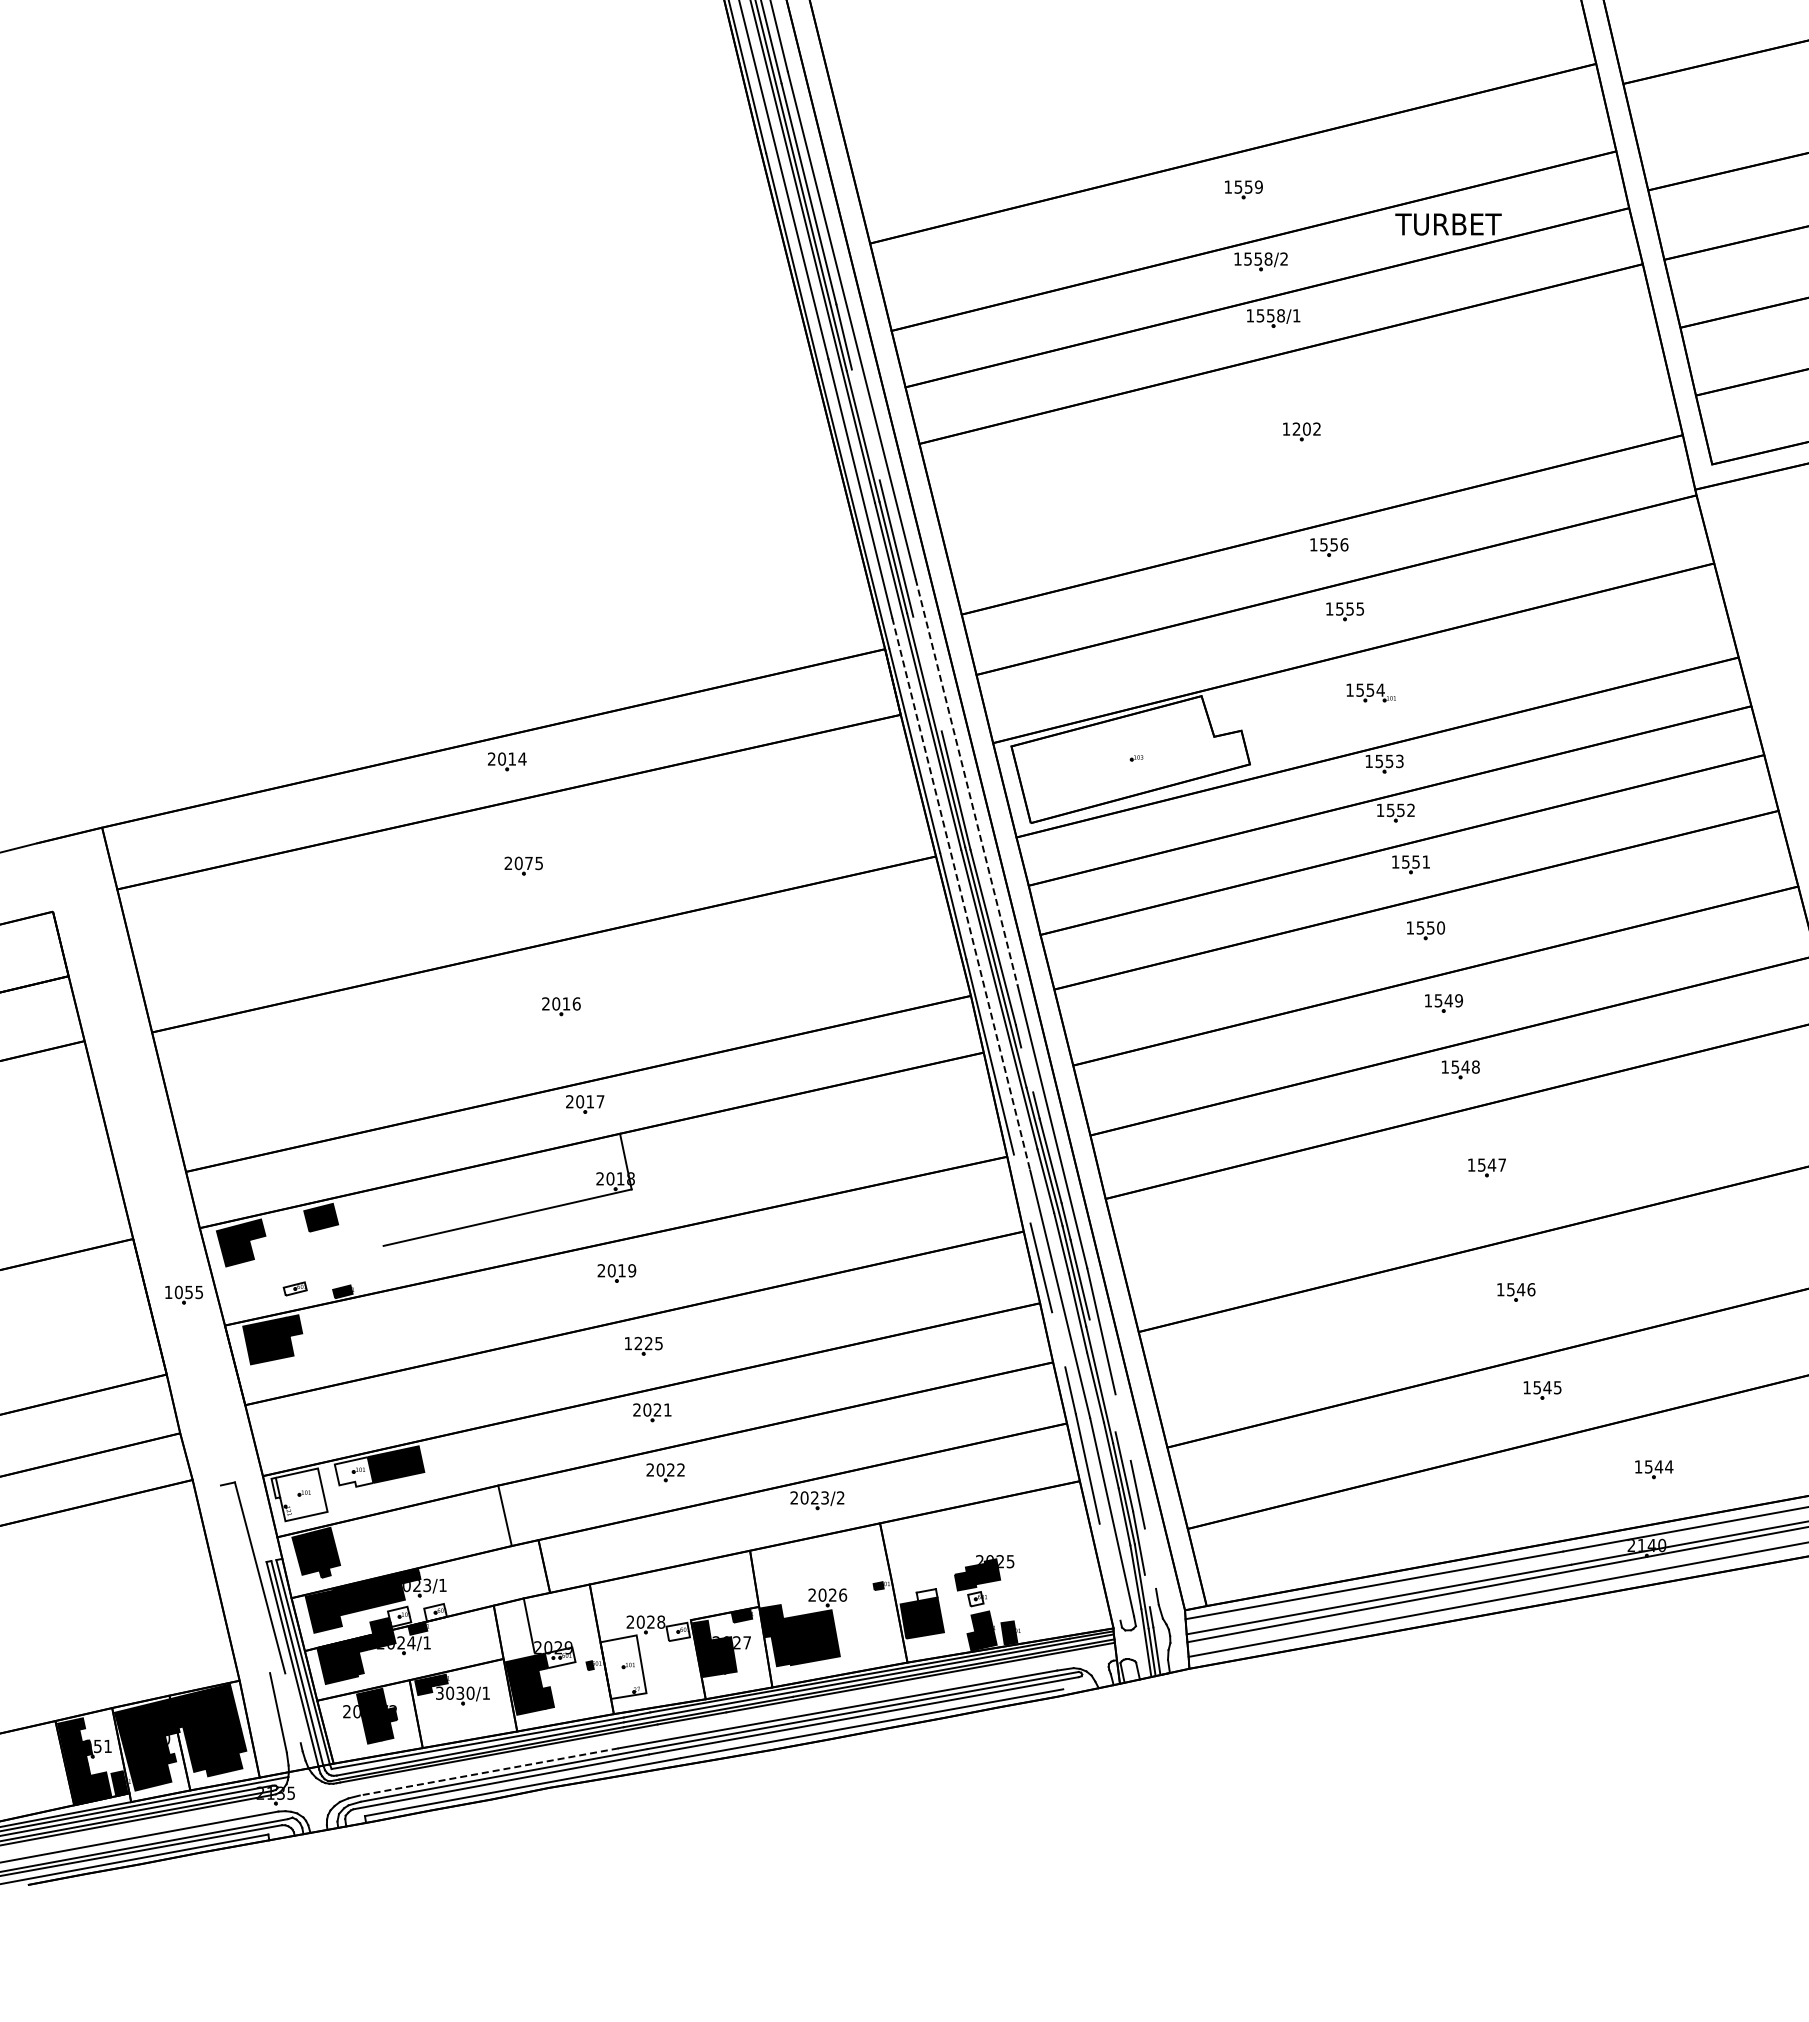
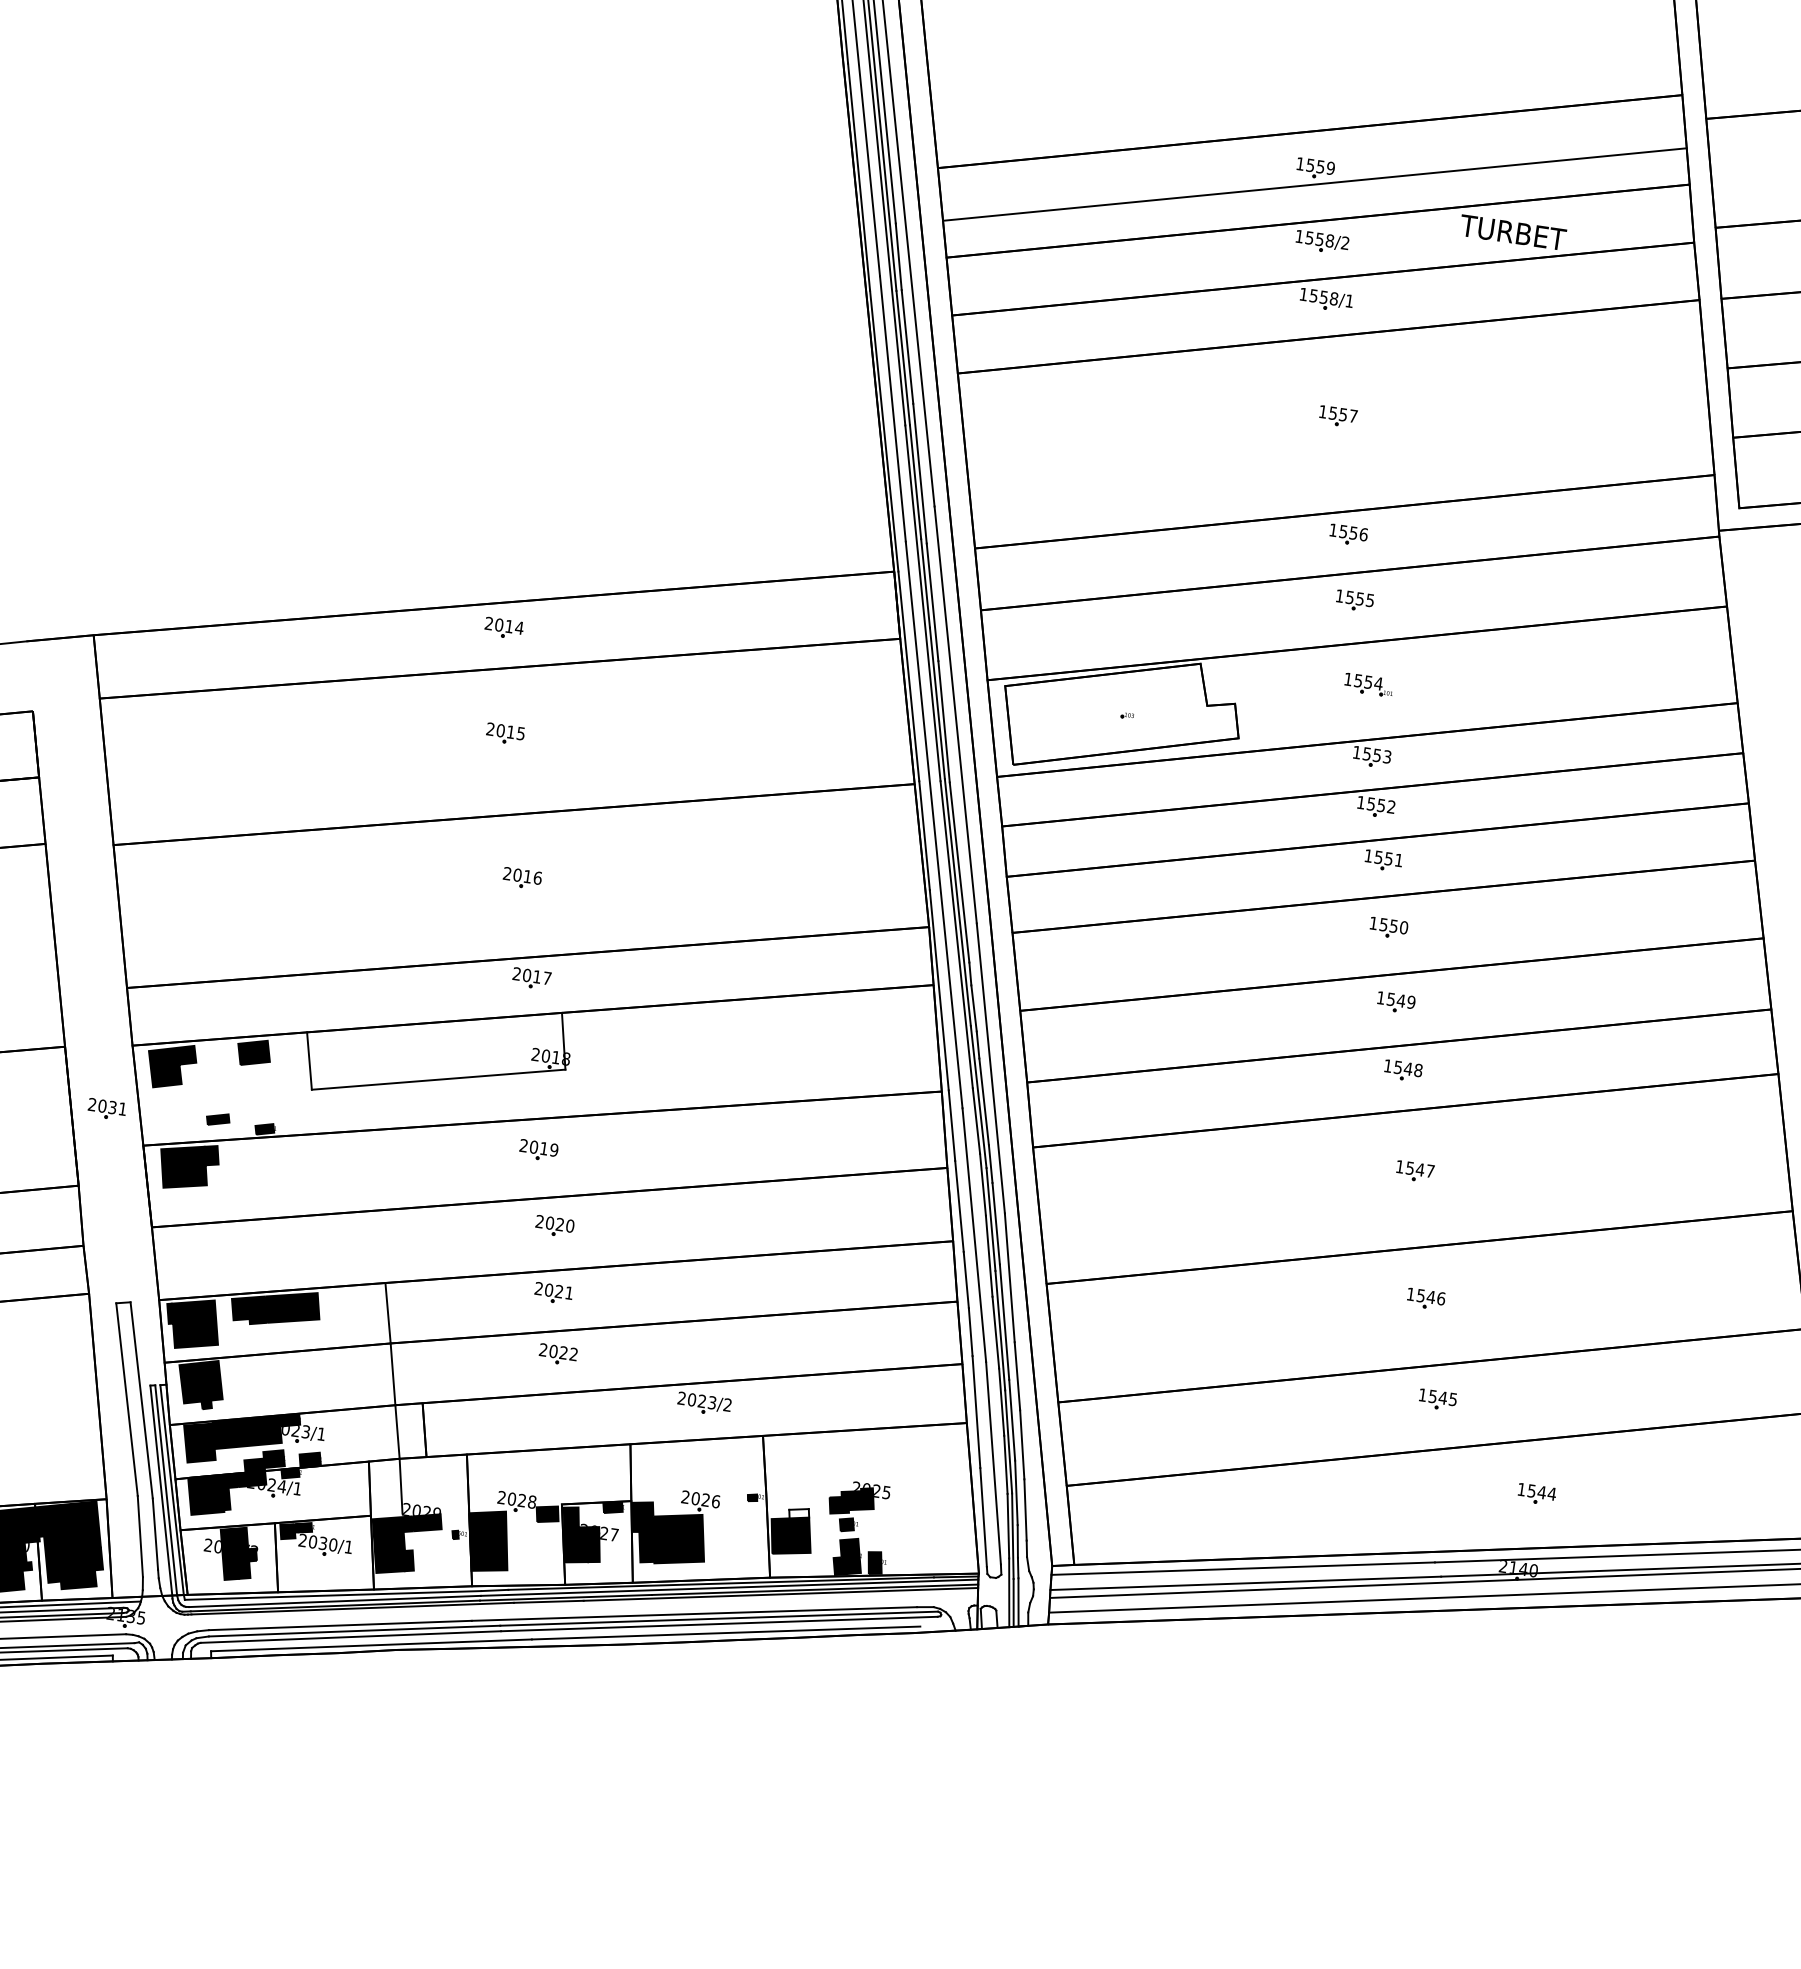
line: (1245, 204) -> (1315, 183), added
line: (865, 424) -> (907, 346), added
text: (1306, 428) -> (1343, 414), 1202 -> 1557
line: (927, 673) -> (932, 601), added
line: (966, 782) -> (955, 715), dashed -> solid
text: (528, 863) -> (510, 732), 2075 -> 2015
line: (961, 894) -> (934, 825), dashed -> solid
line: (1027, 1069) -> (974, 1008), added
line: (1021, 1188) -> (951, 1124), added
line: (376, 1217) -> (308, 1060), added
fill: (294, 1288) -> (217, 1118), added
text: (183, 1292) -> (107, 1106), 1055 -> 2031
line: (1058, 1339) -> (966, 1279), added
text: (643, 1343) -> (554, 1223), 1225 -> 2020
line: (1102, 1375) -> (1004, 1321), added
line: (1122, 1427) -> (1016, 1376), added
line: (491, 1455) -> (388, 1312), added
fill: (353, 1471) -> (249, 1308), added
fill: (299, 1494) -> (192, 1323), added
line: (1150, 1558) -> (1025, 1509), added
line: (1109, 1571) -> (983, 1516), added
line: (517, 1572) -> (397, 1432), added
line: (245, 1579) -> (127, 1399), added
line: (1146, 1590) -> (1016, 1540), added
fill: (975, 1599) -> (846, 1525), added
fill: (435, 1612) -> (310, 1459), added
fill: (399, 1616) -> (274, 1458), added
fill: (678, 1631) -> (547, 1513), added
fill: (559, 1657) -> (426, 1522), added
fill: (623, 1666) -> (488, 1540), added
text: (439, 1693) -> (302, 1540), 3030/1 -> 2030/1
line: (292, 1708) -> (154, 1534), added
line: (489, 1771) -> (340, 1625), dashed -> solid

